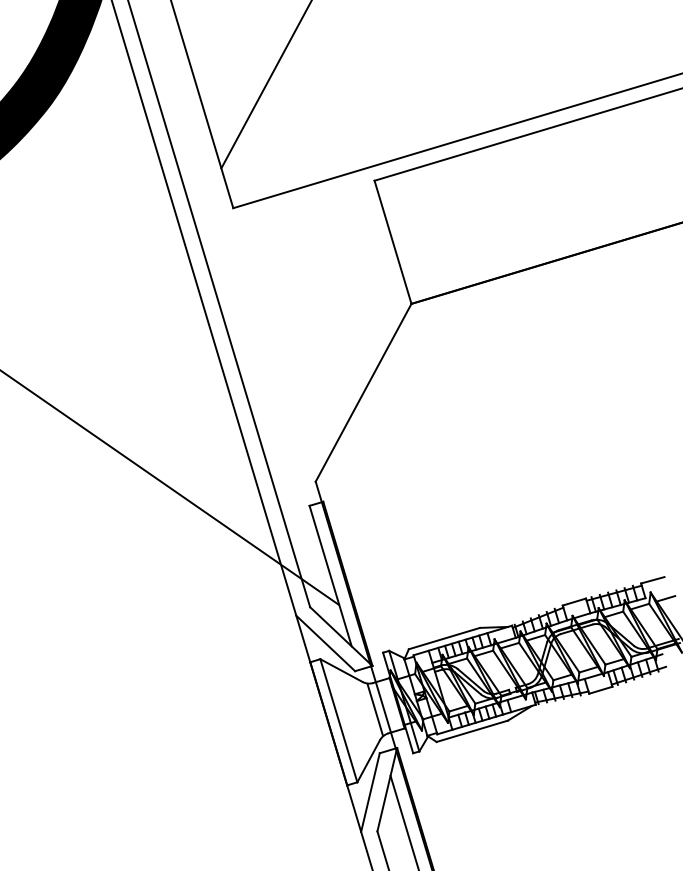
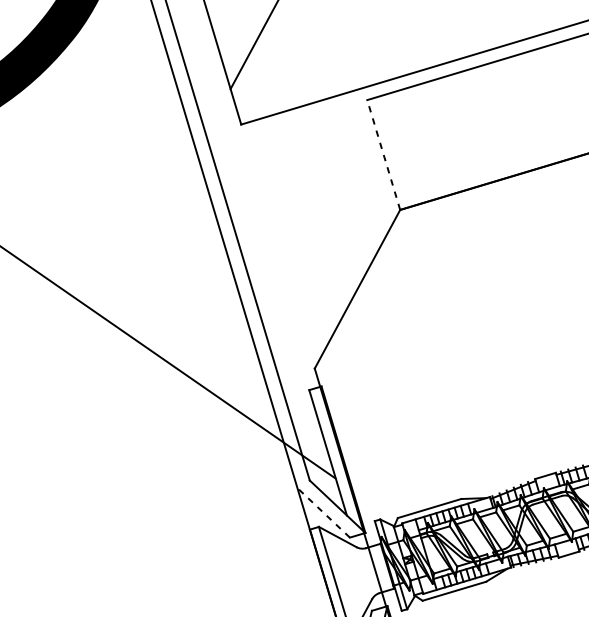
line: (392, 241) -> (383, 154), solid -> dashed
line: (325, 643) -> (323, 512), solid -> dashed
line: (374, 709) -> (367, 571), removed

